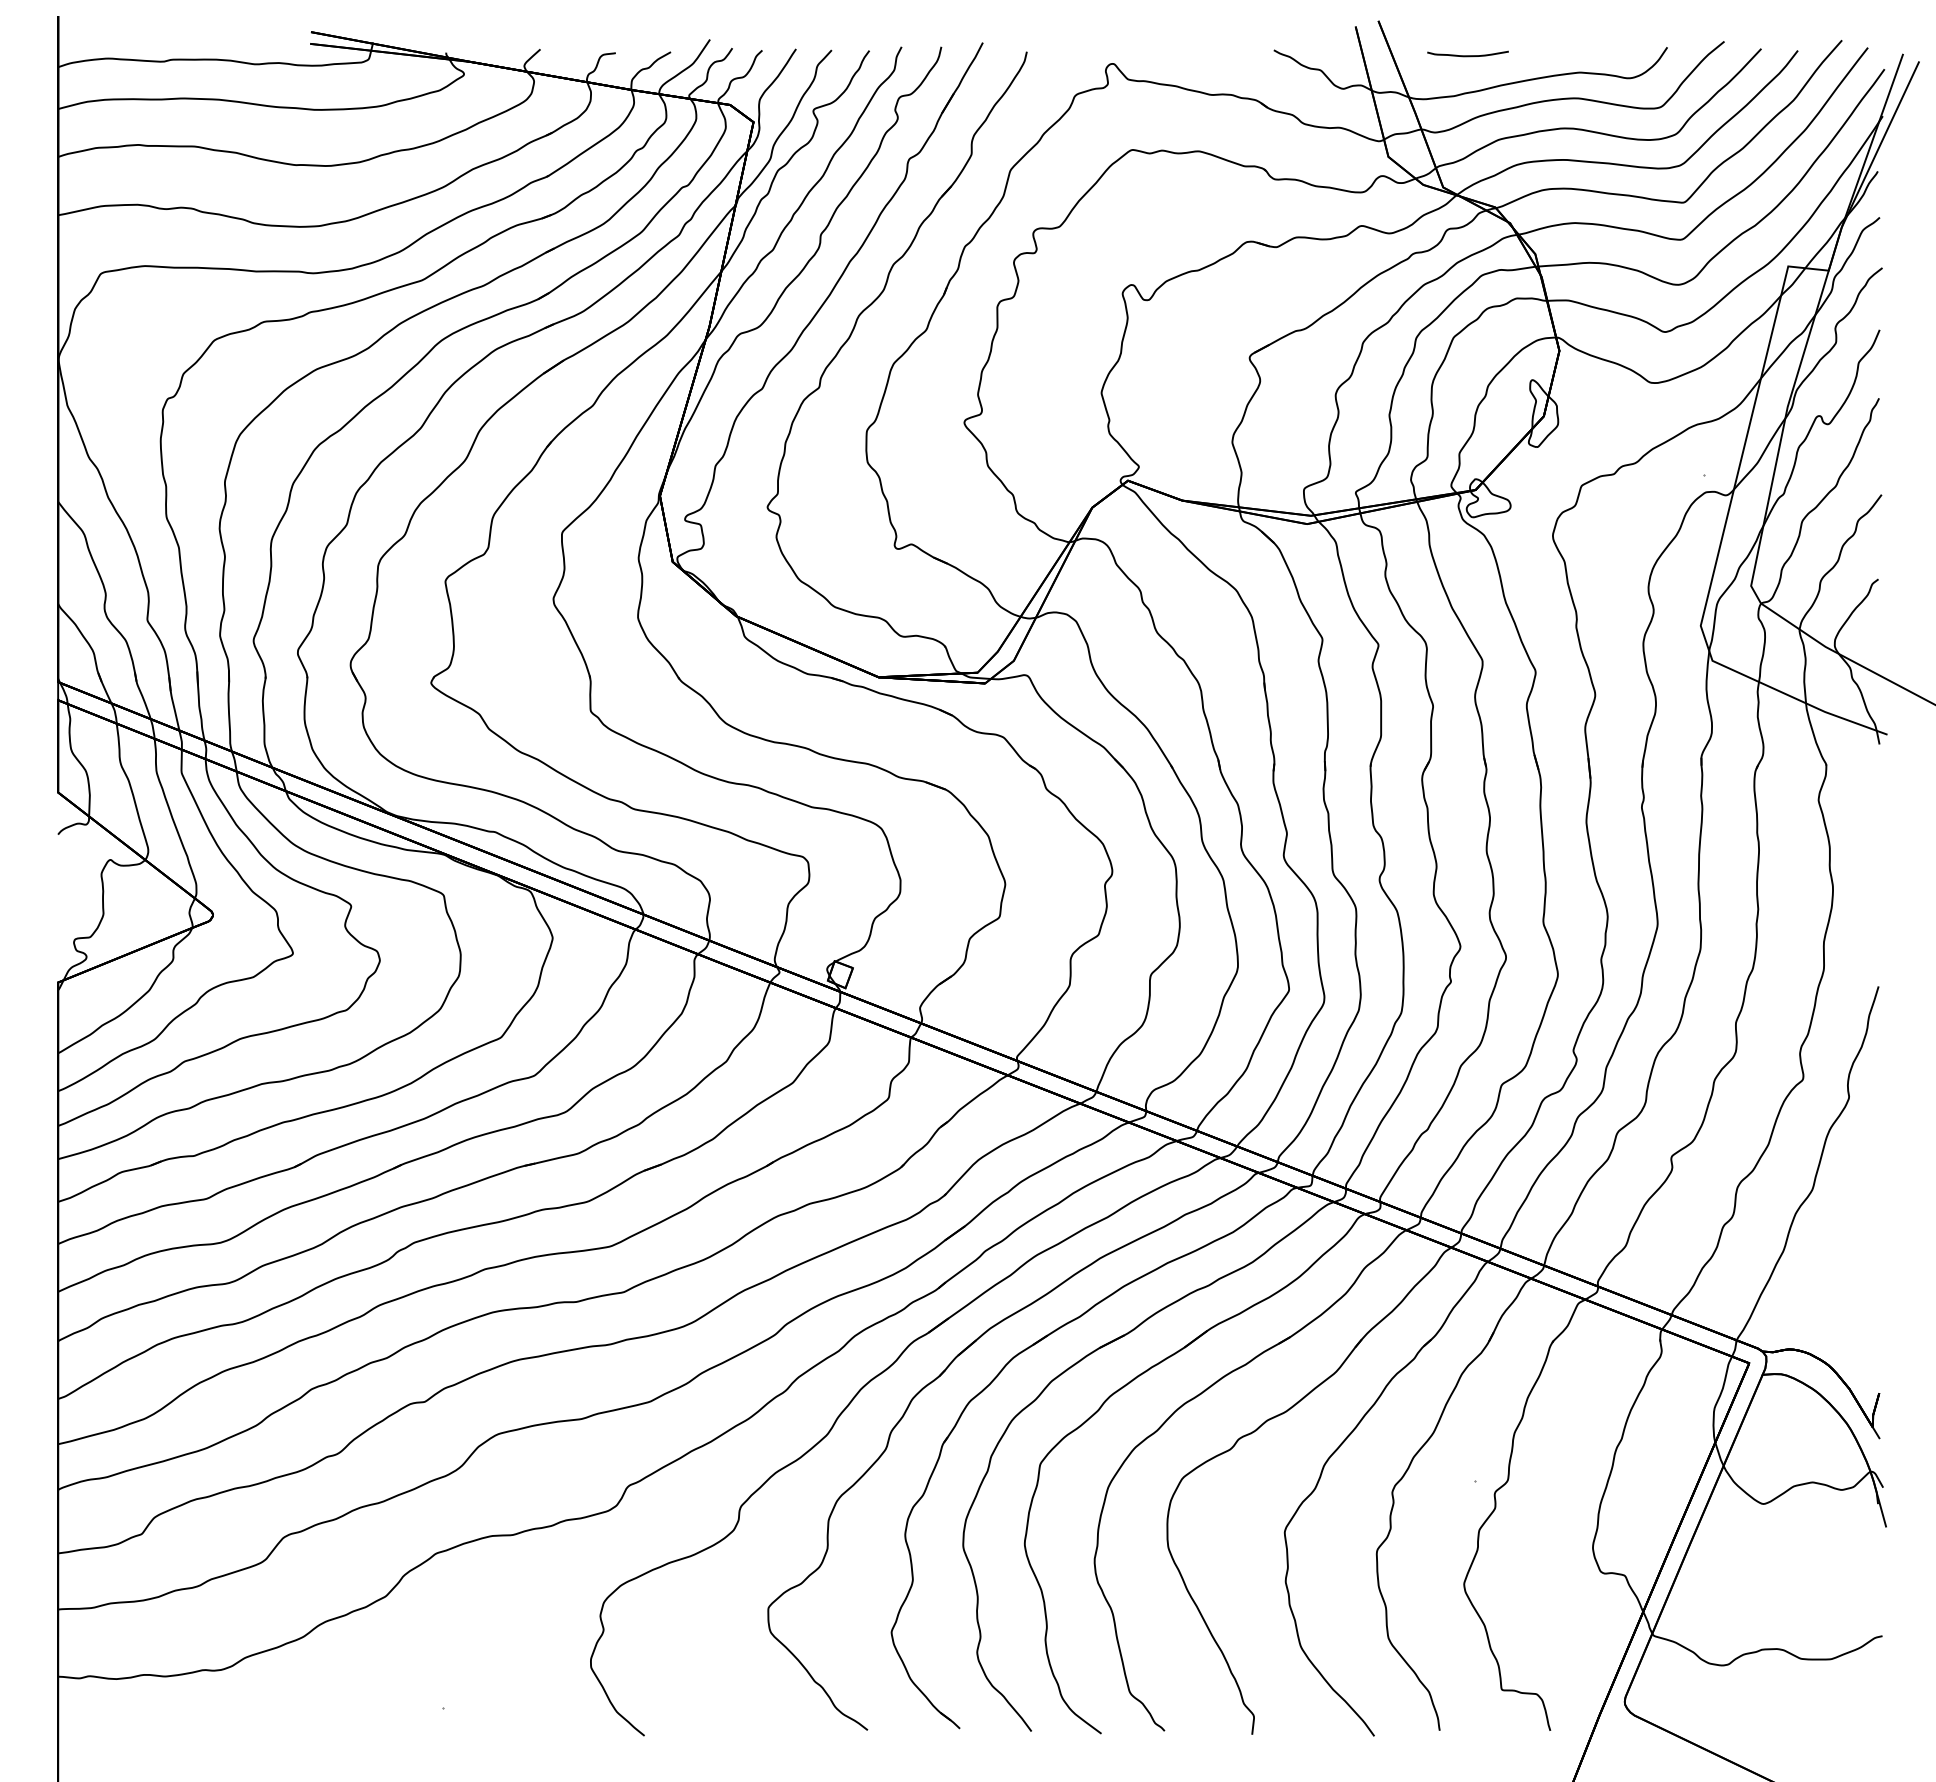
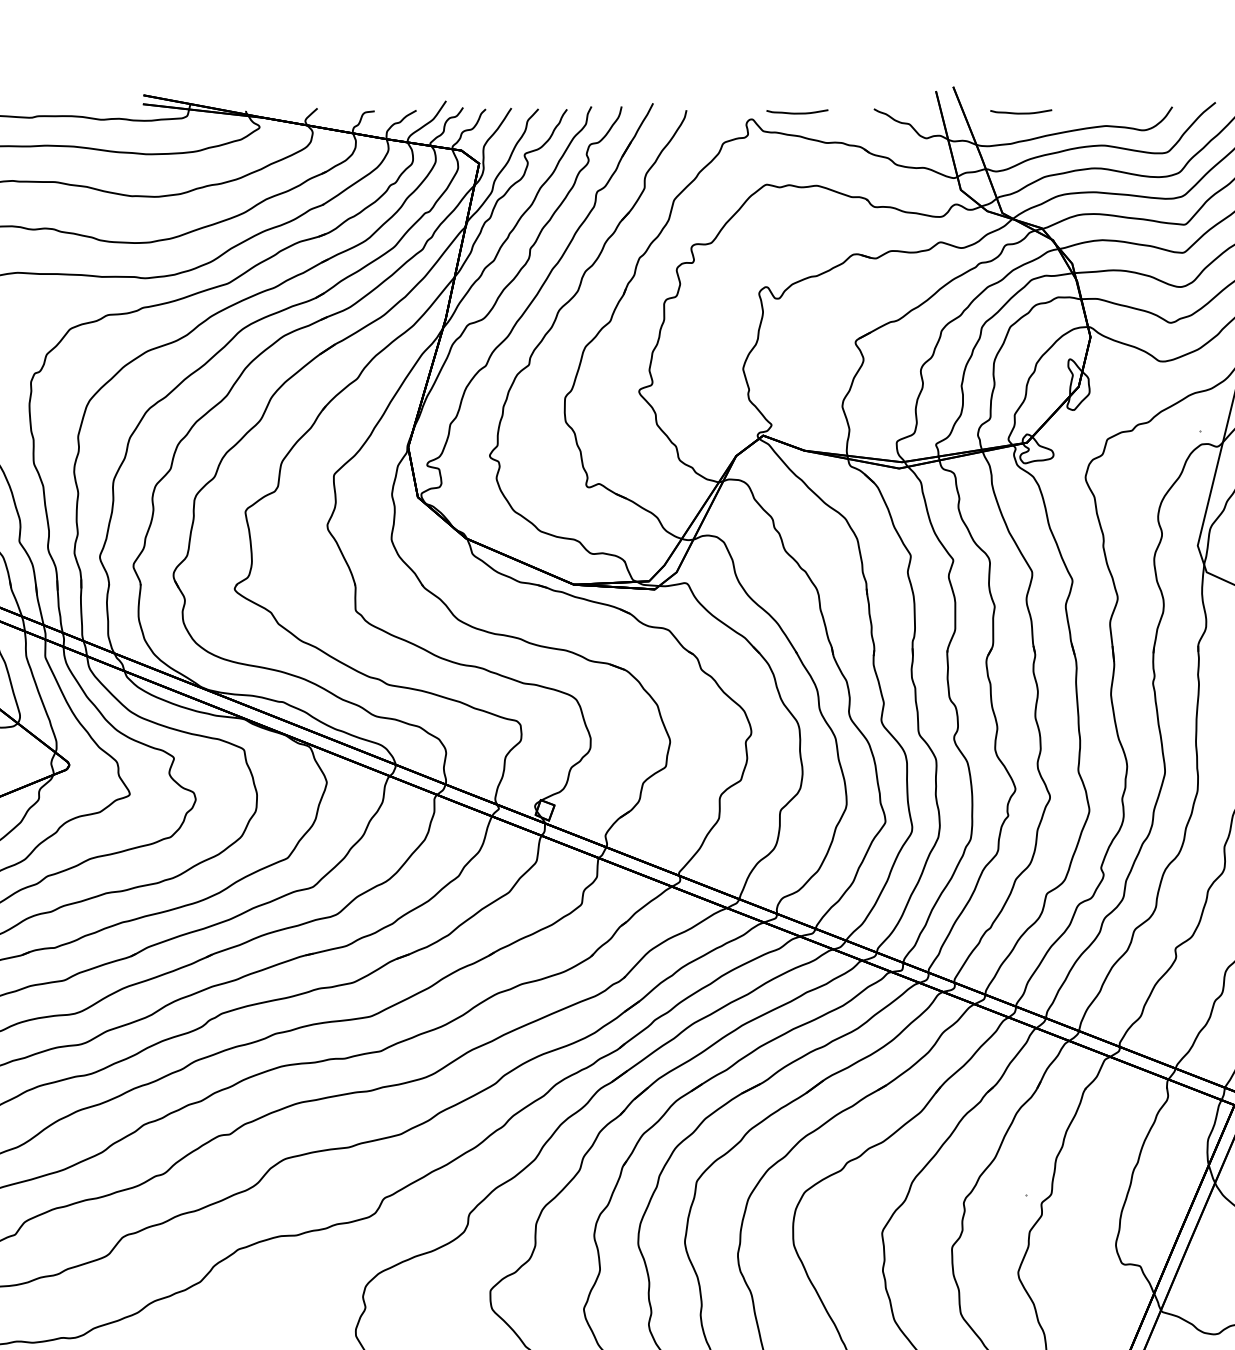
curve: (1172, 55) -> (797, 113), added

